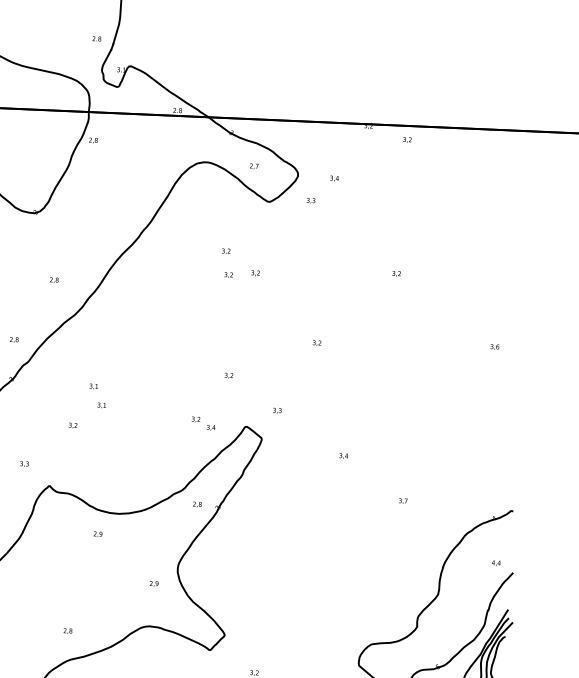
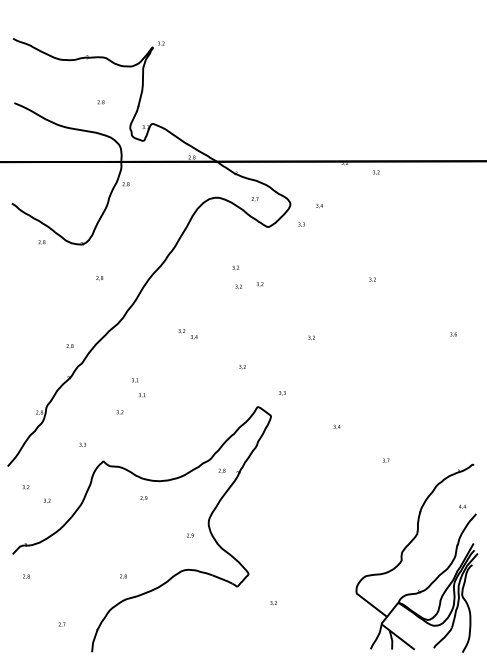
text: (96, 39) -> (100, 102), moved
text: (53, 280) -> (99, 278), moved
text: (202, 423) -> (187, 334), moved

